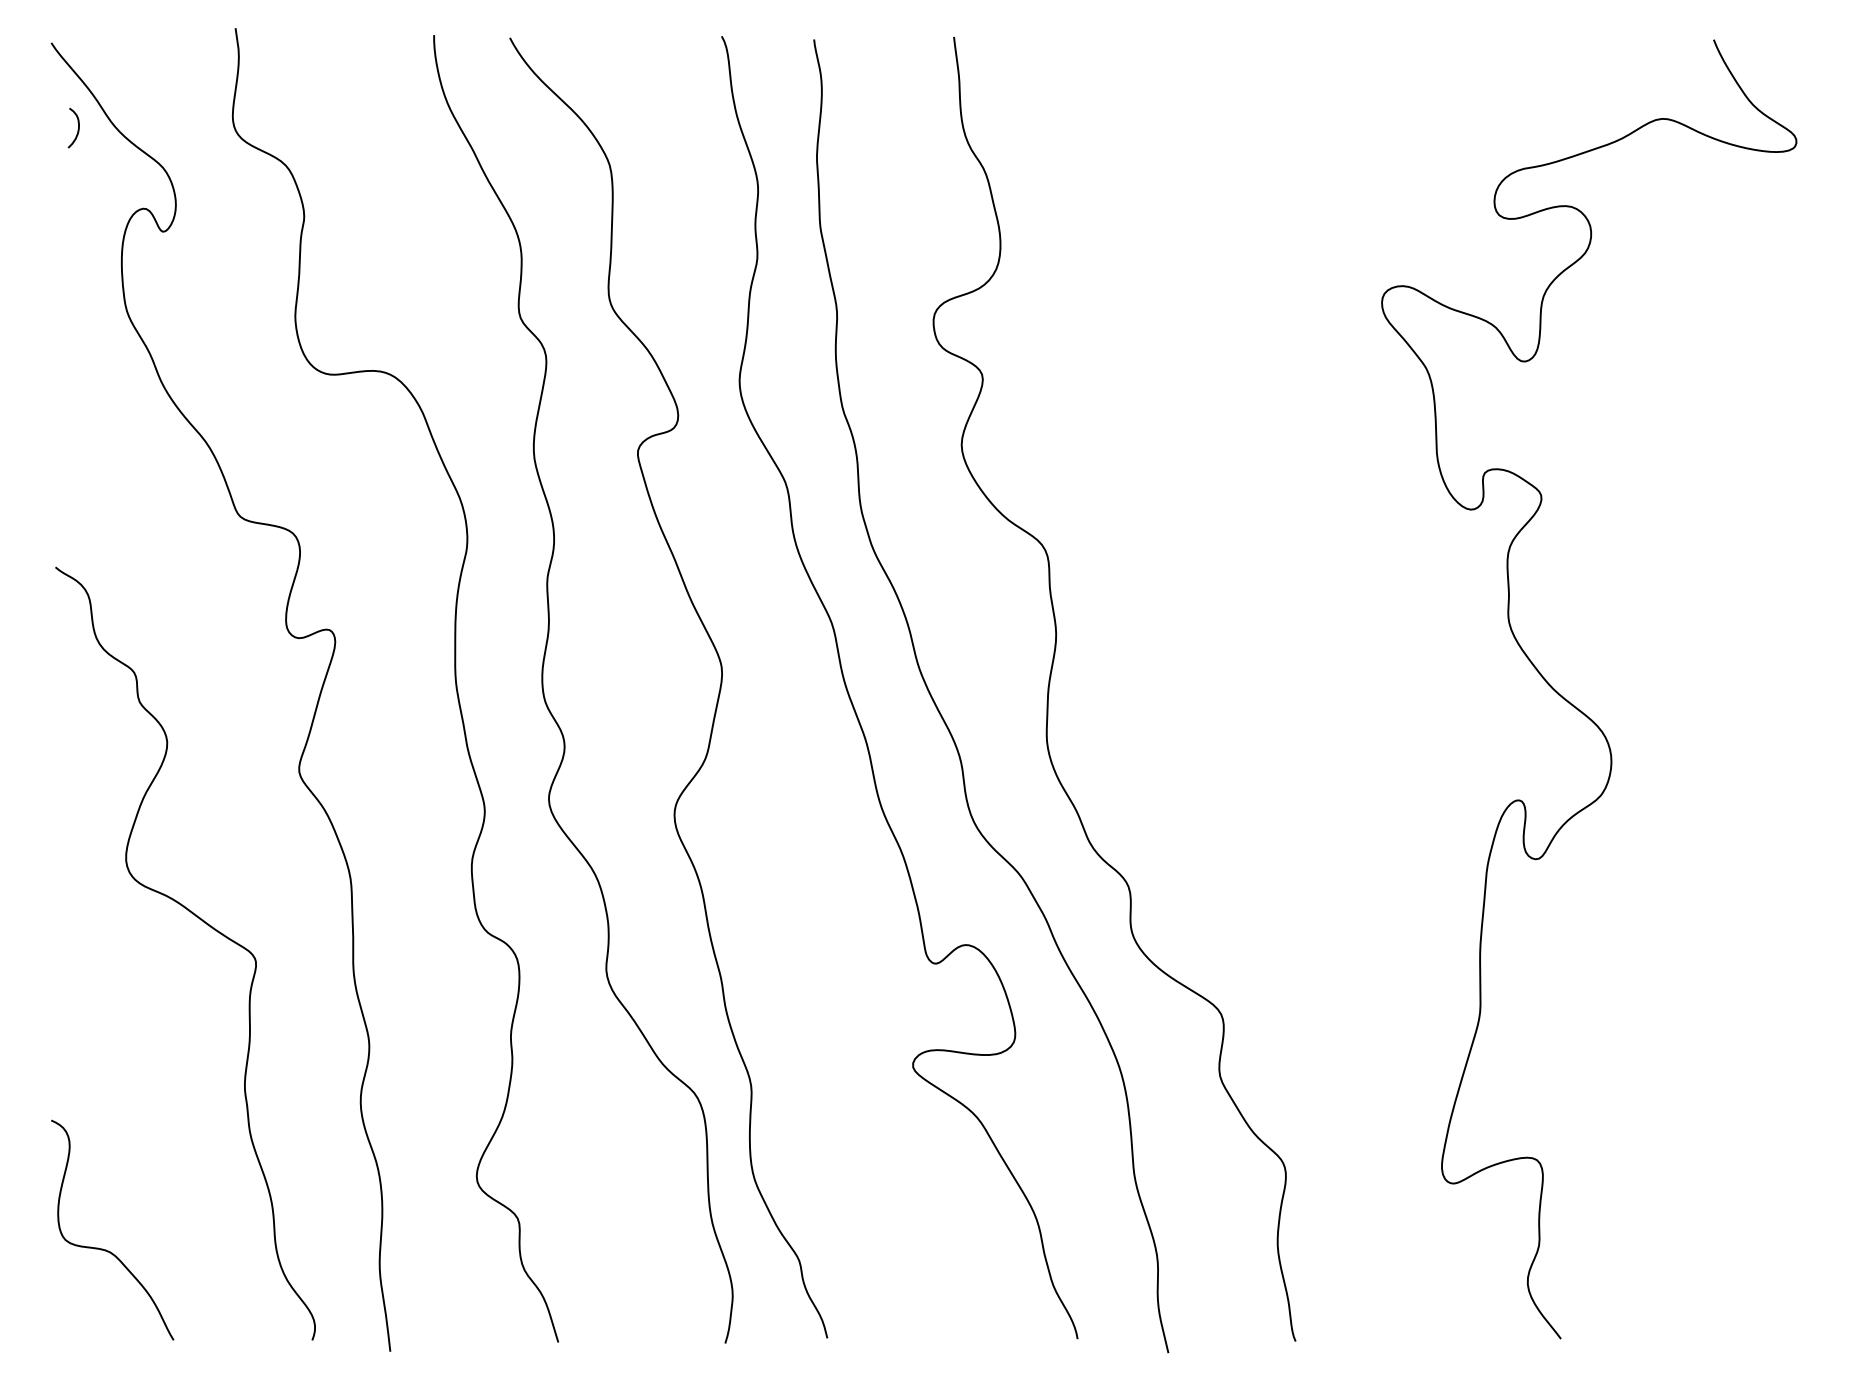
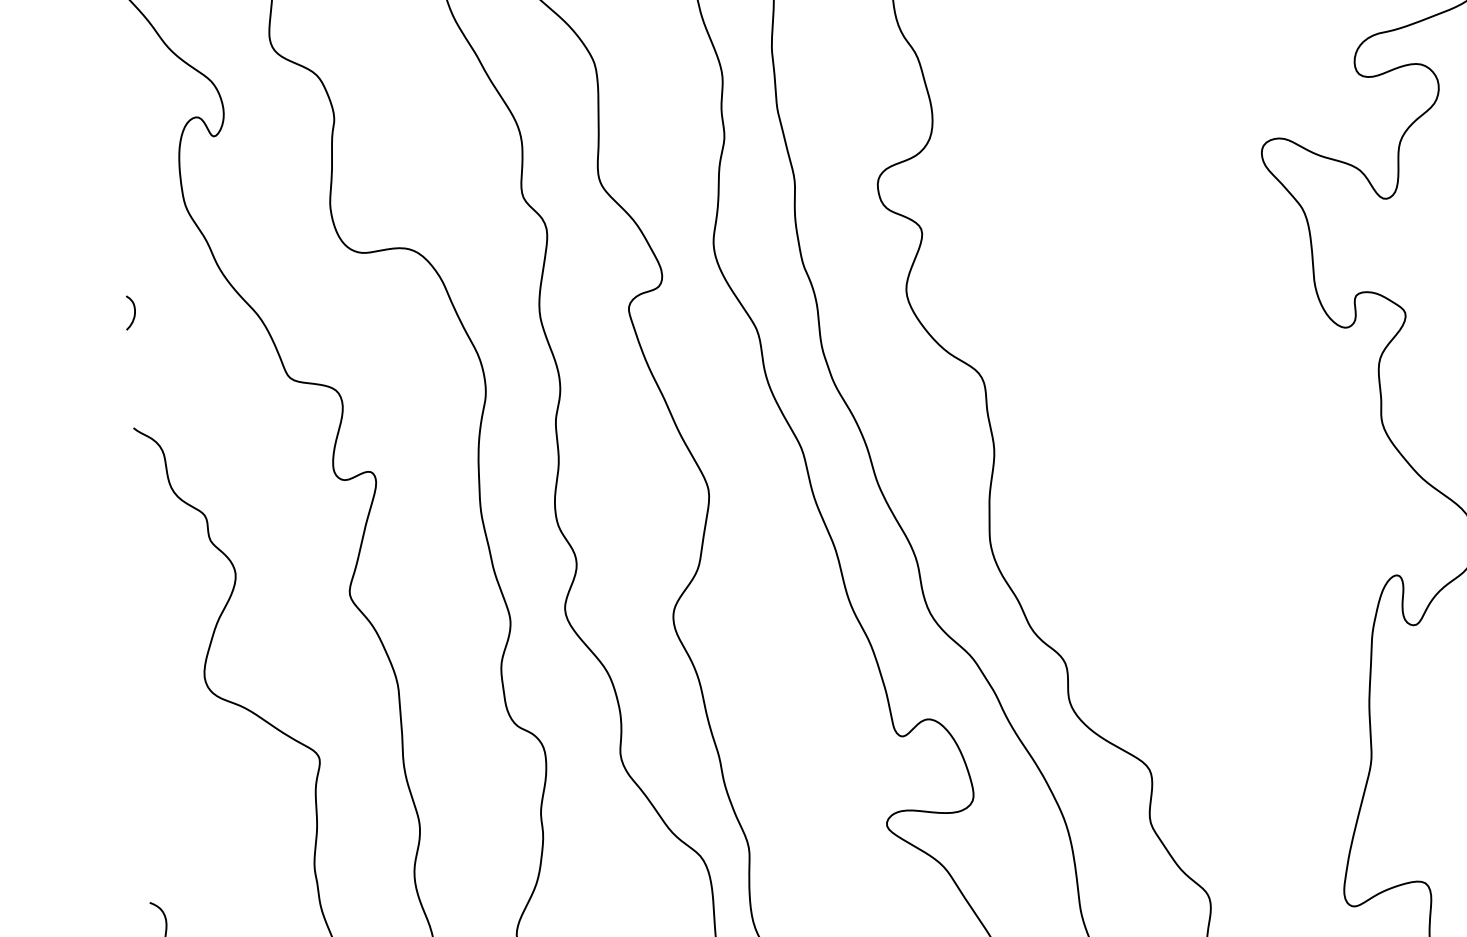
curve: (77, 129) -> (133, 313), moved

